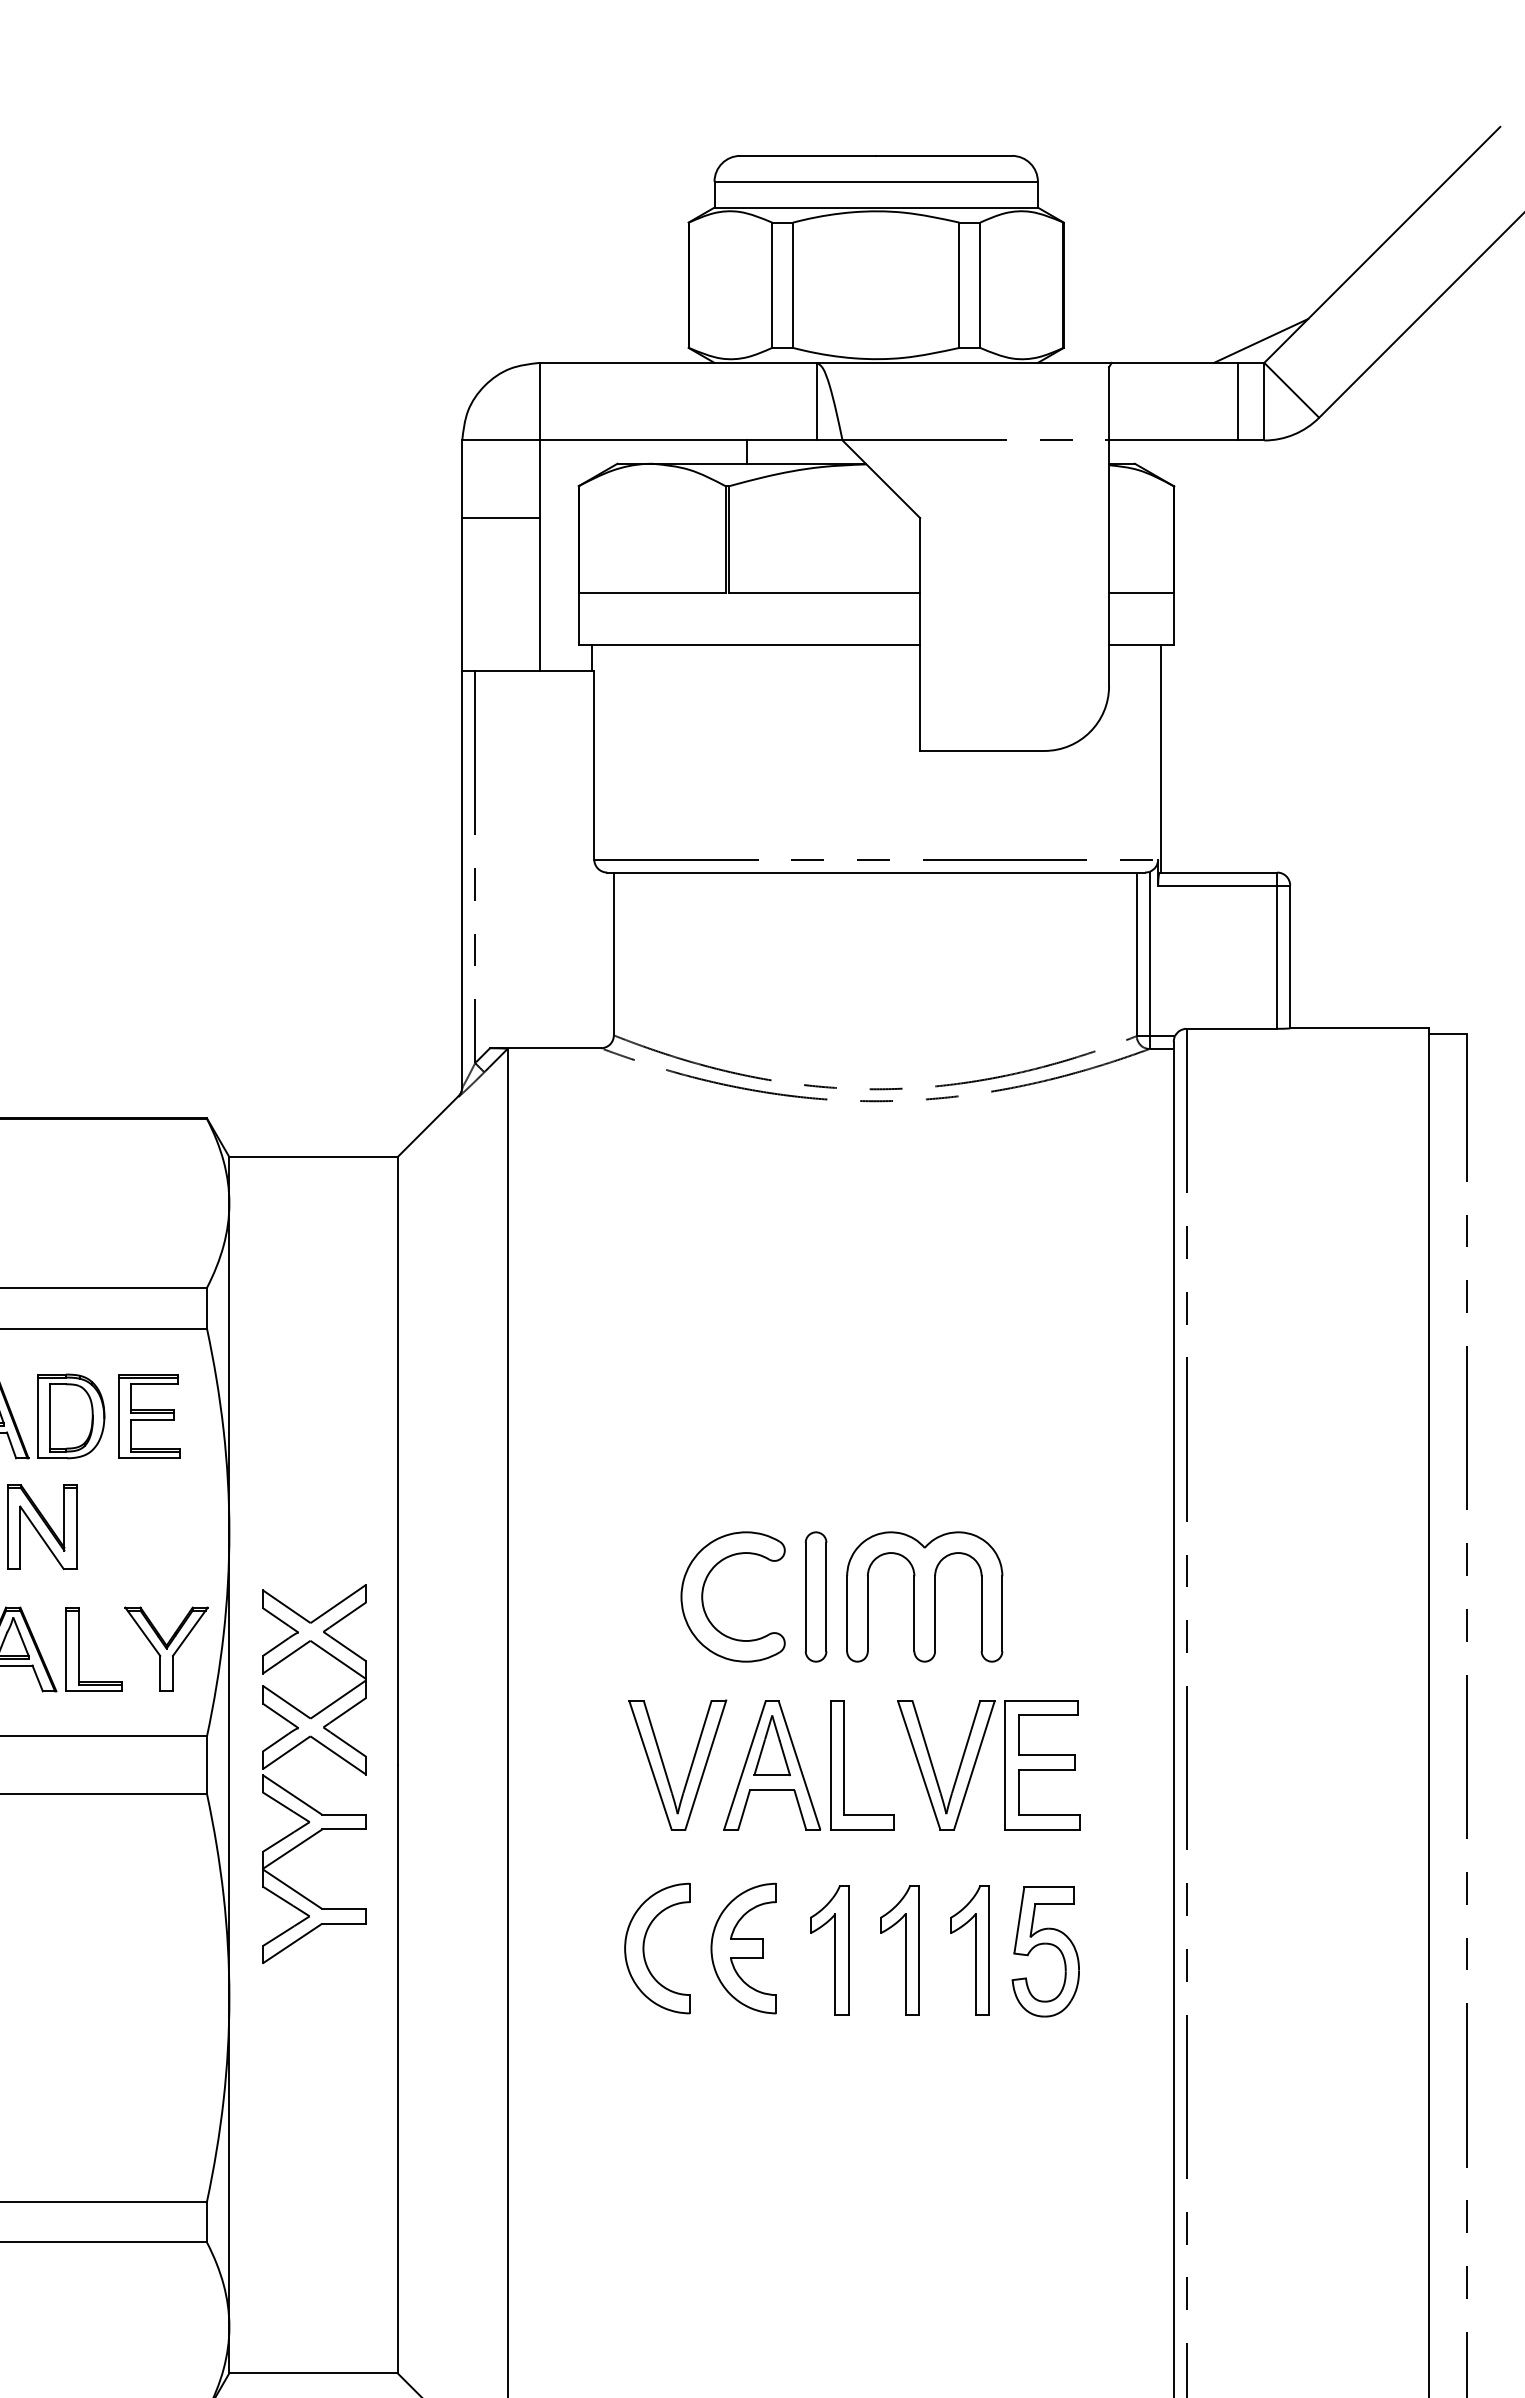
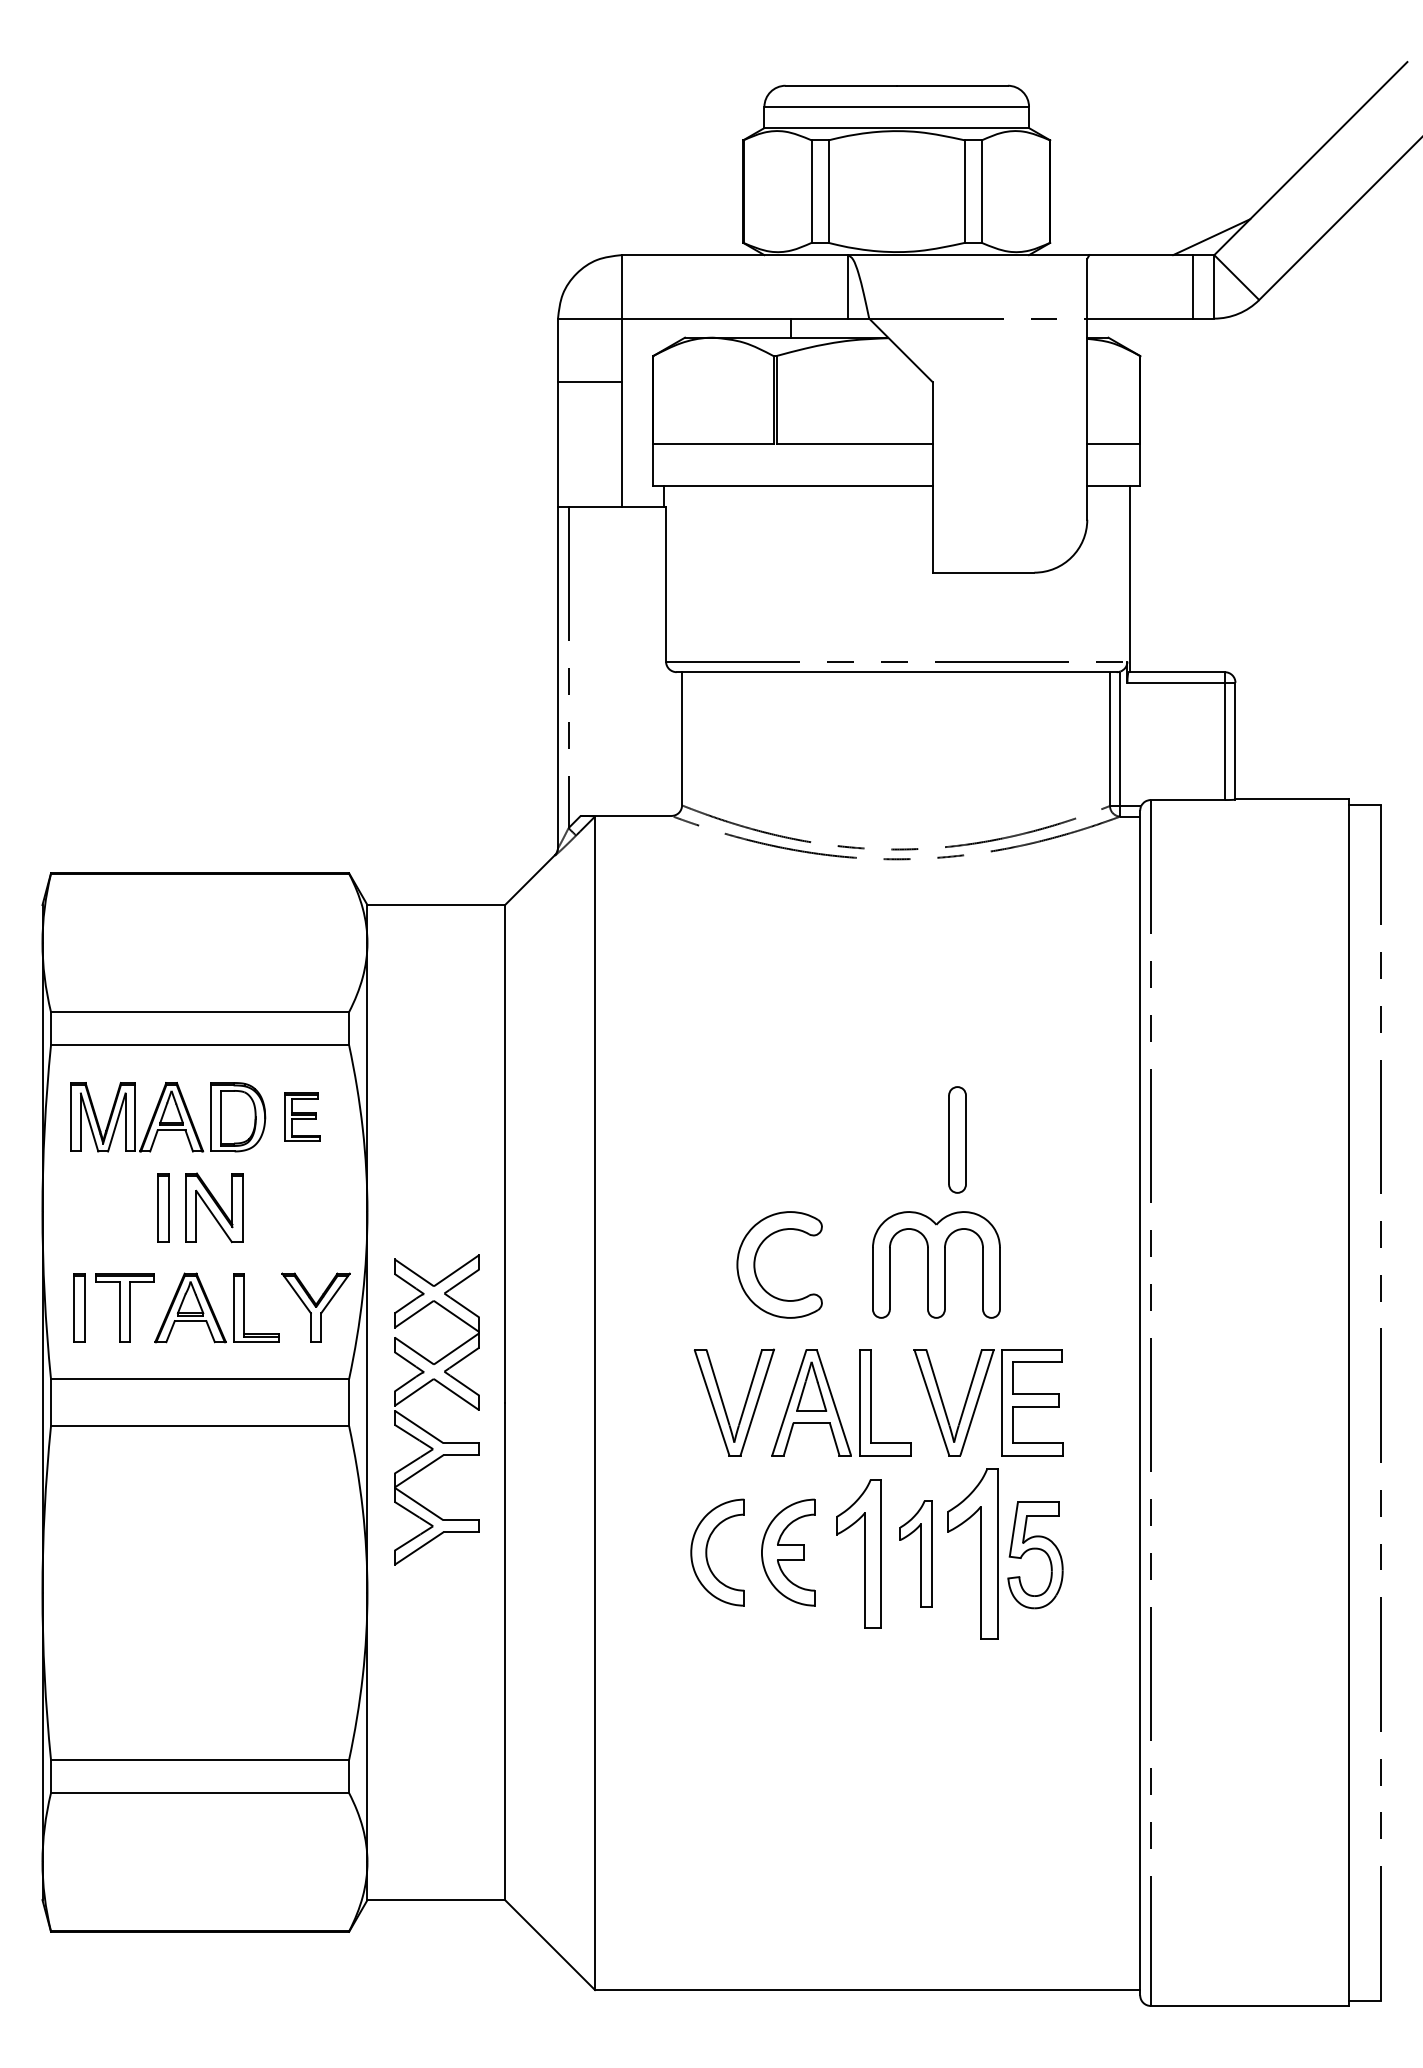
part: (149, 1415) -> (302, 1116), size x0.7
part: (816, 1596) -> (957, 1139), moved
part: (829, 1949) -> (858, 1553), size x1.4
part: (970, 1949) -> (973, 1553), size x1.6

